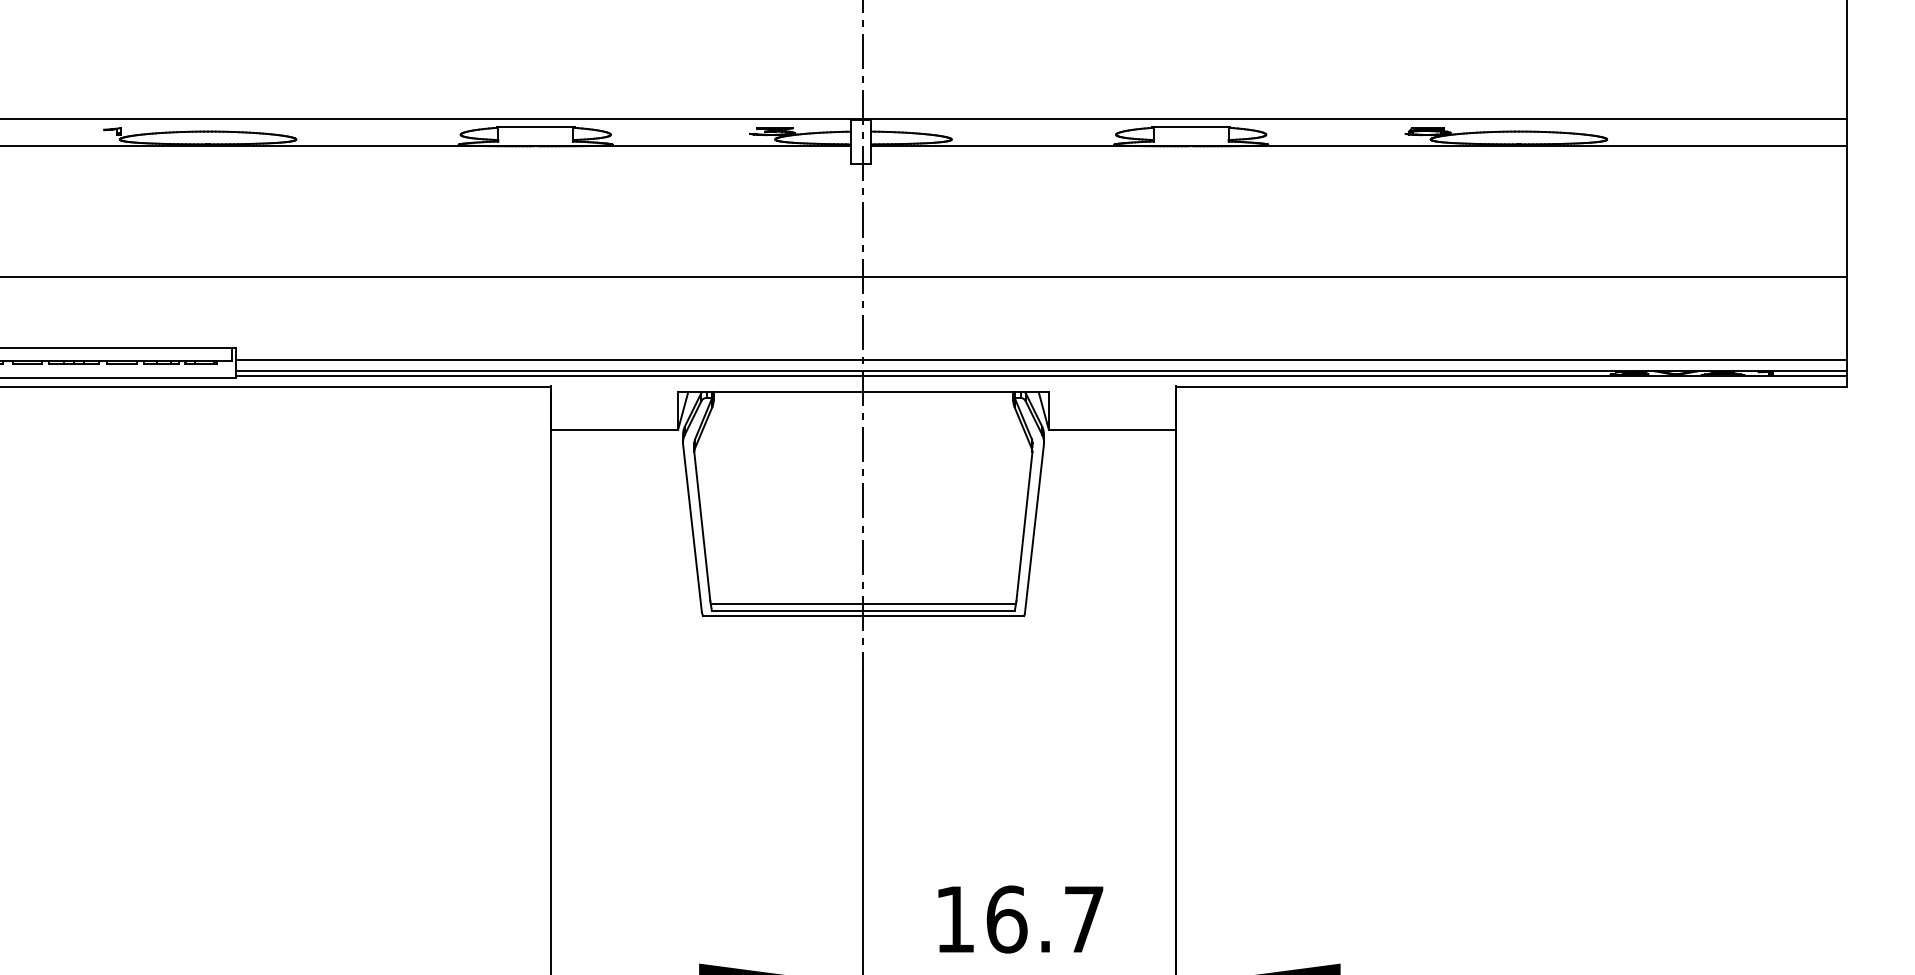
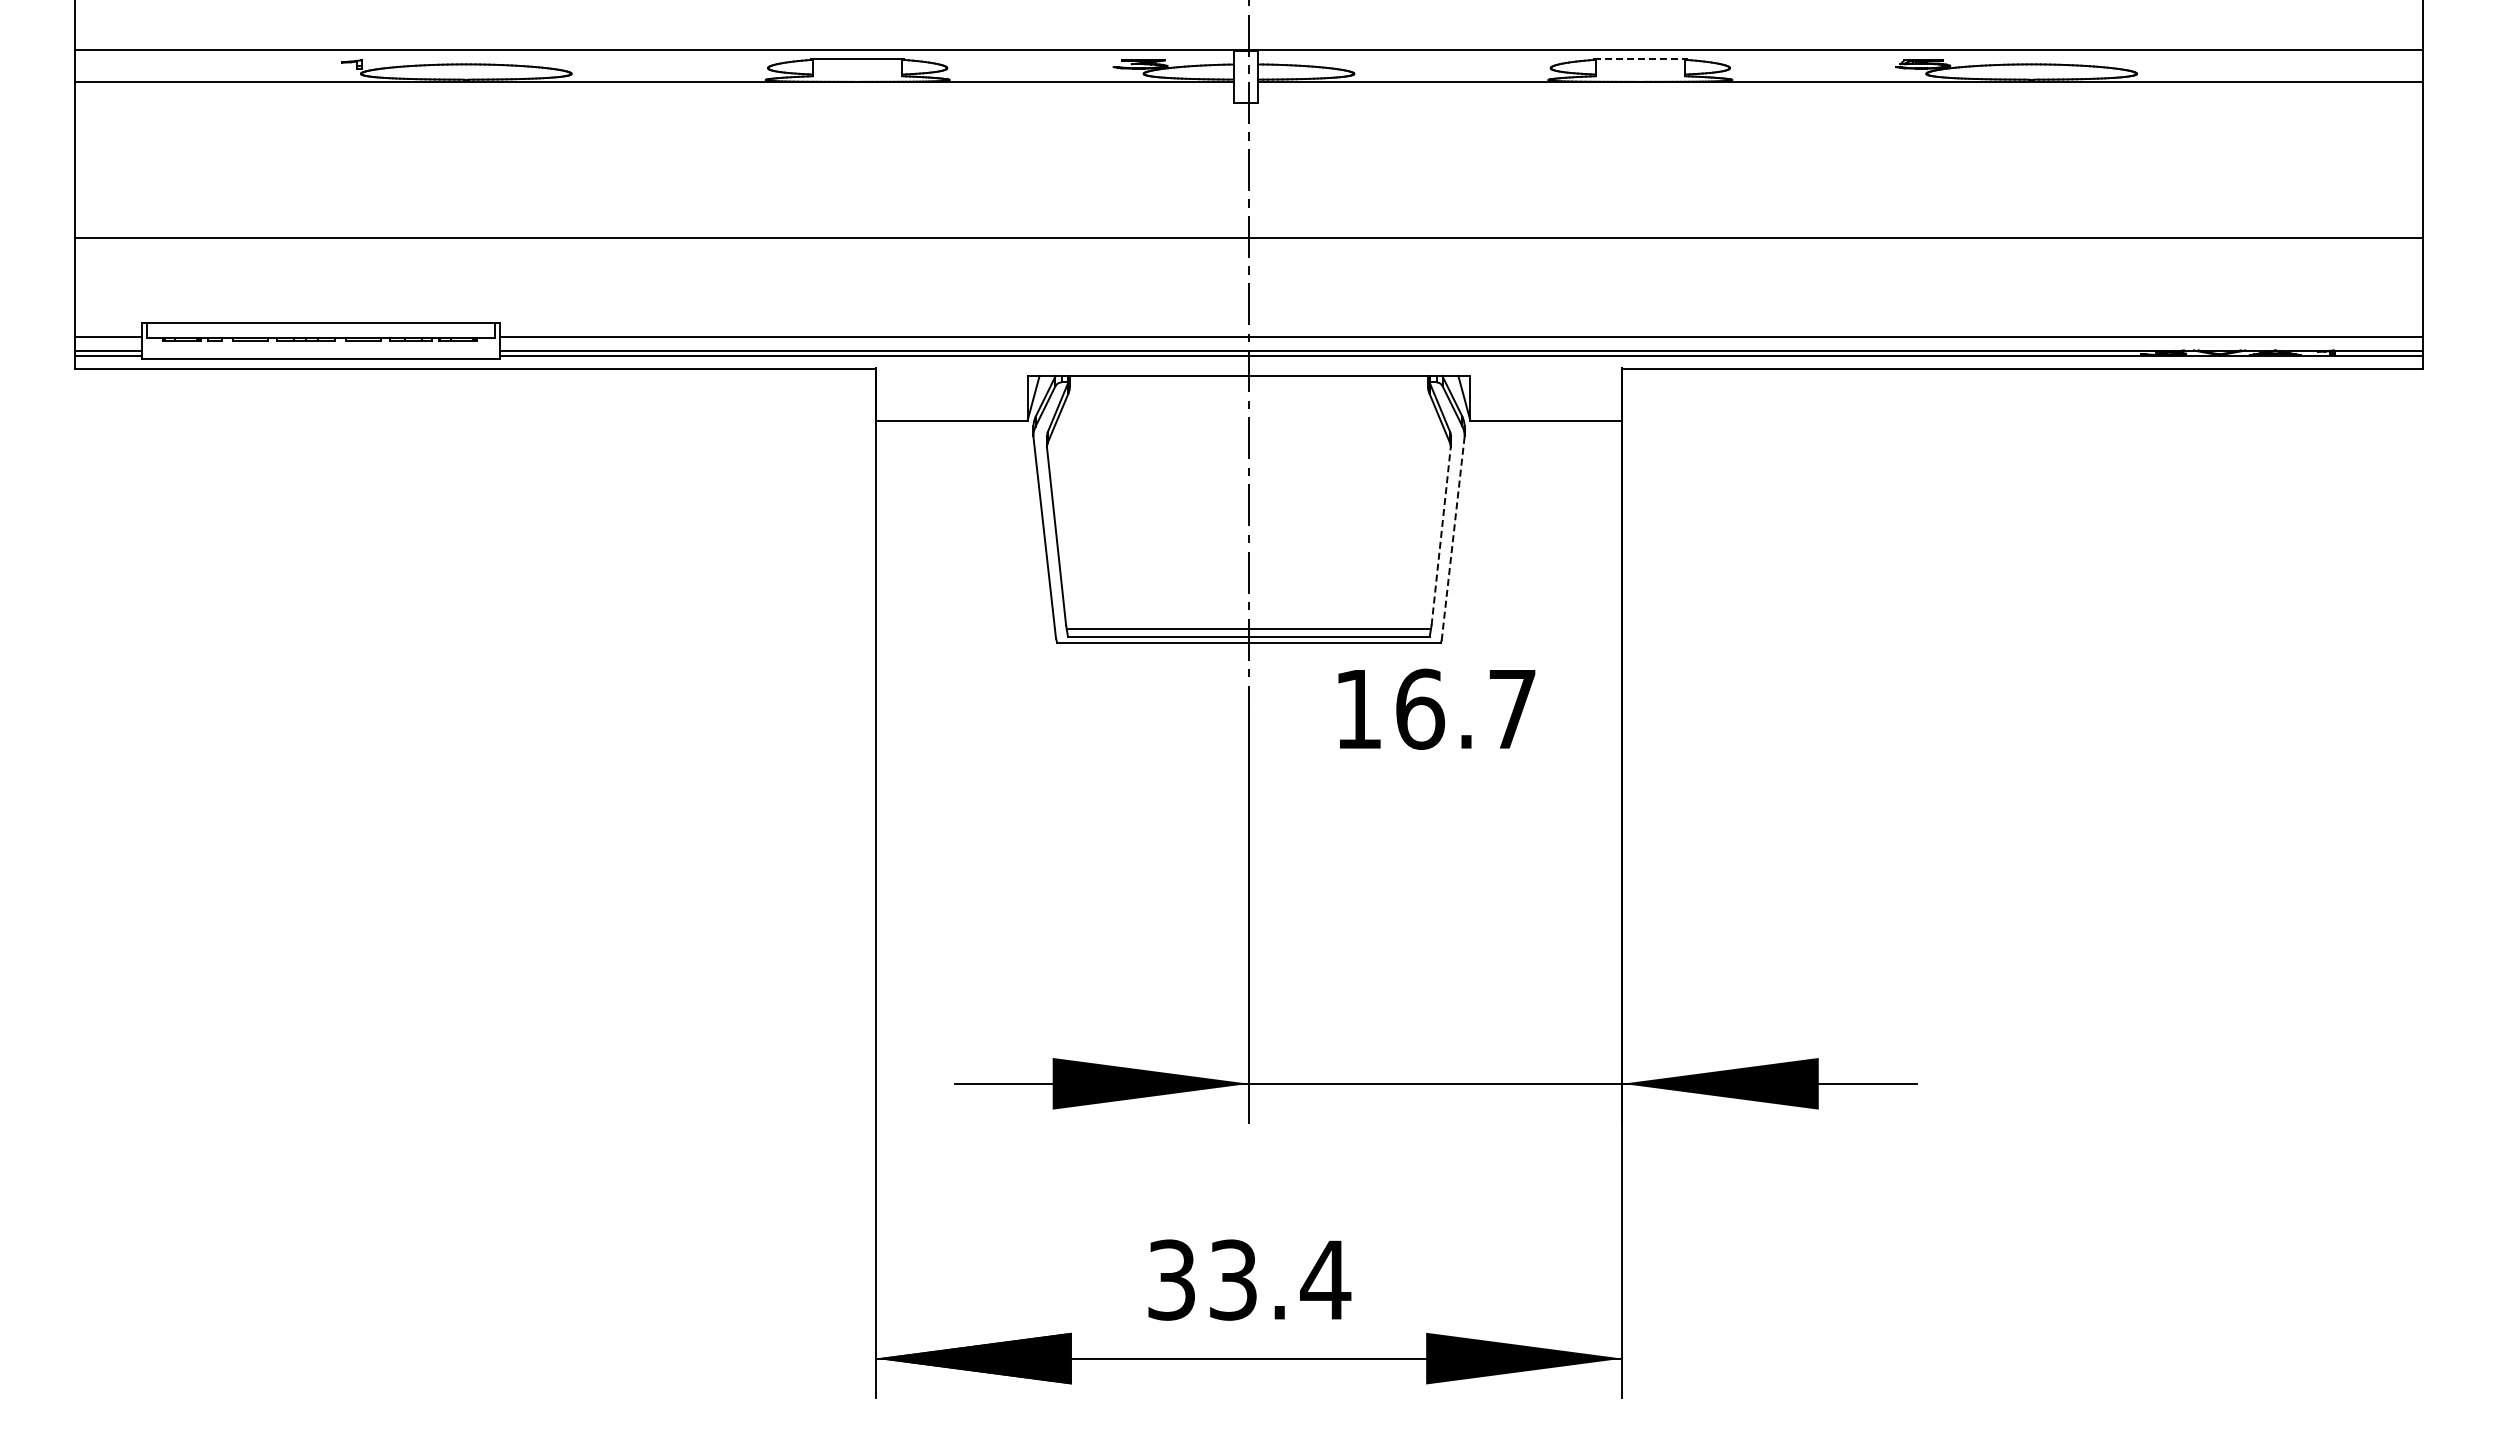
line: (1191, 126) -> (1640, 58), solid -> dashed
line: (1024, 526) -> (1441, 536), solid -> dashed
line: (1034, 528) -> (1453, 538), solid -> dashed
text: (1020, 918) -> (1436, 708), moved

